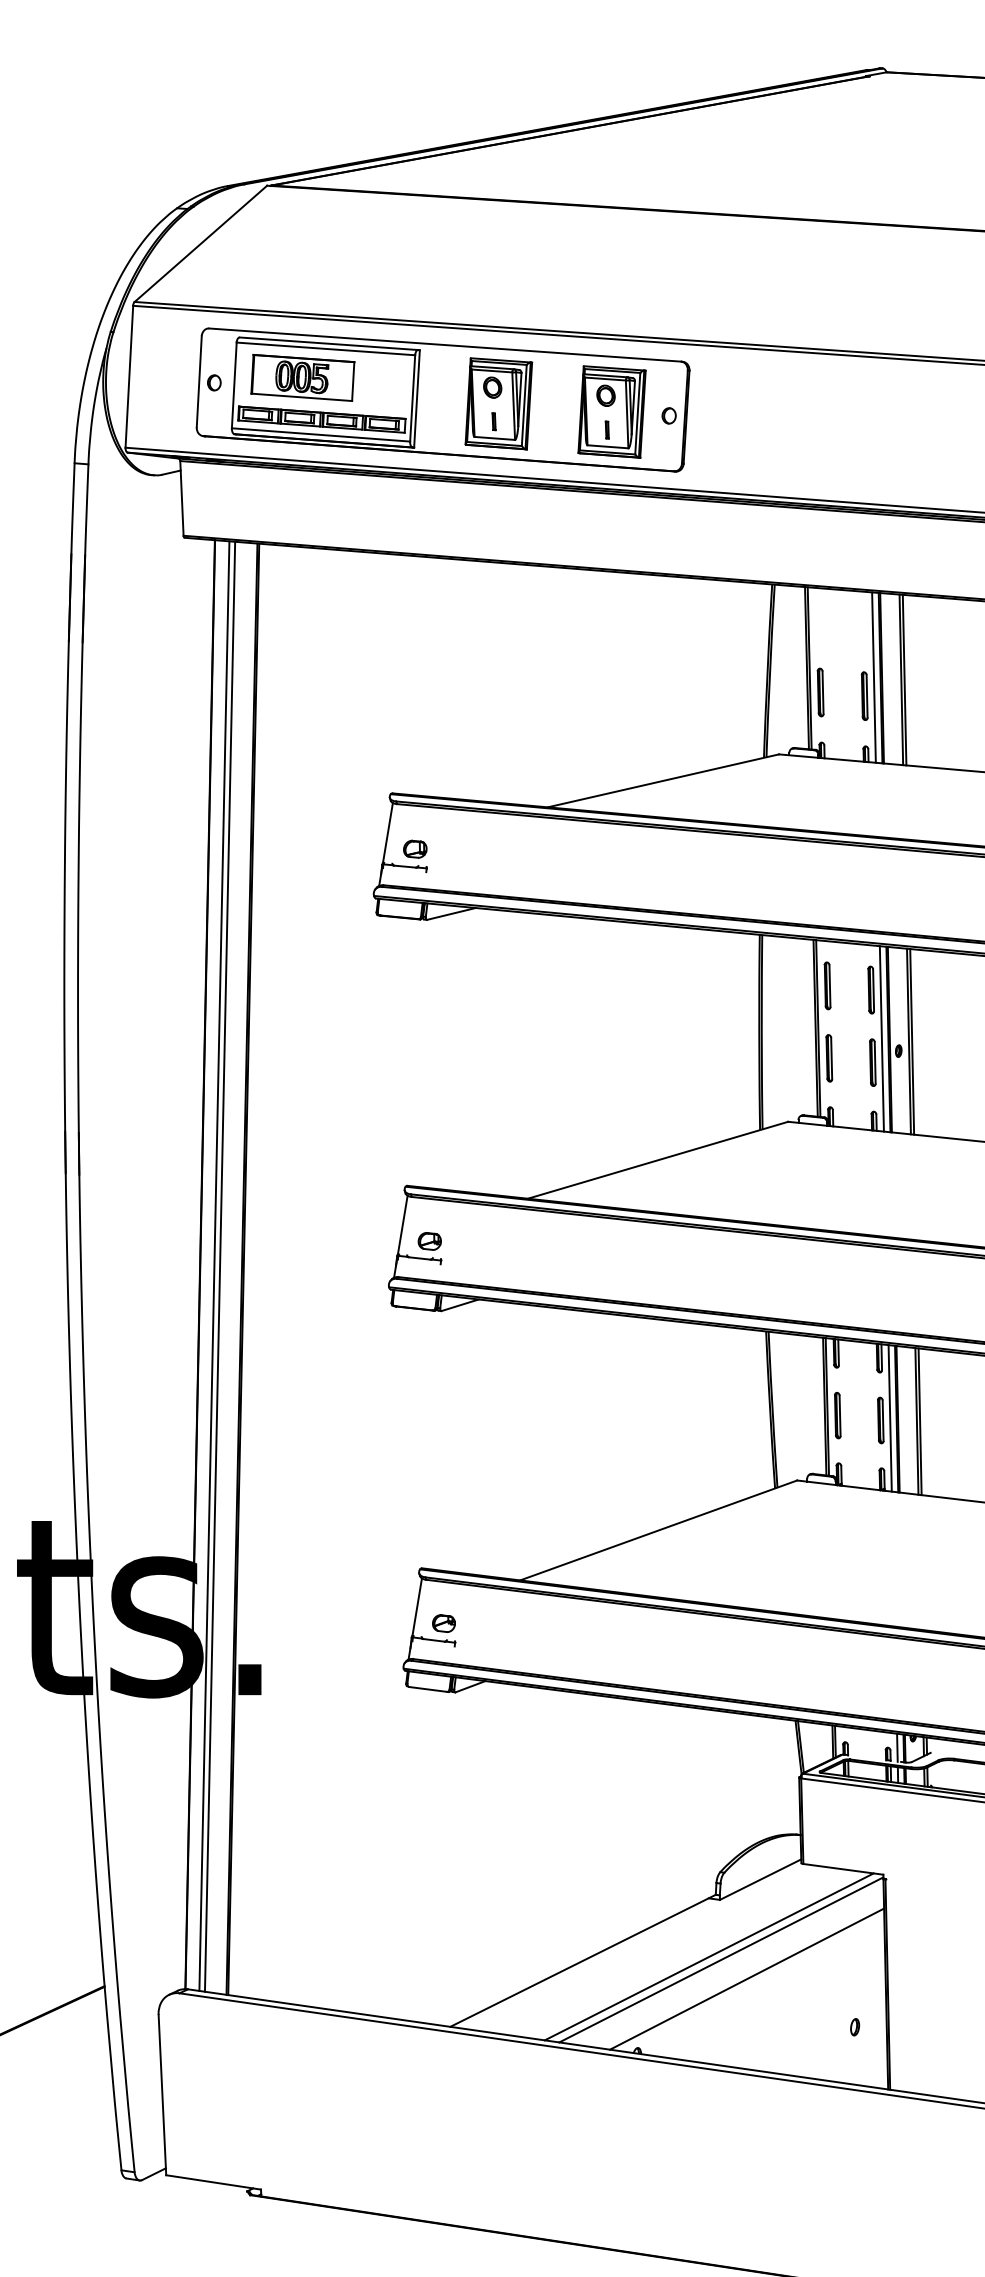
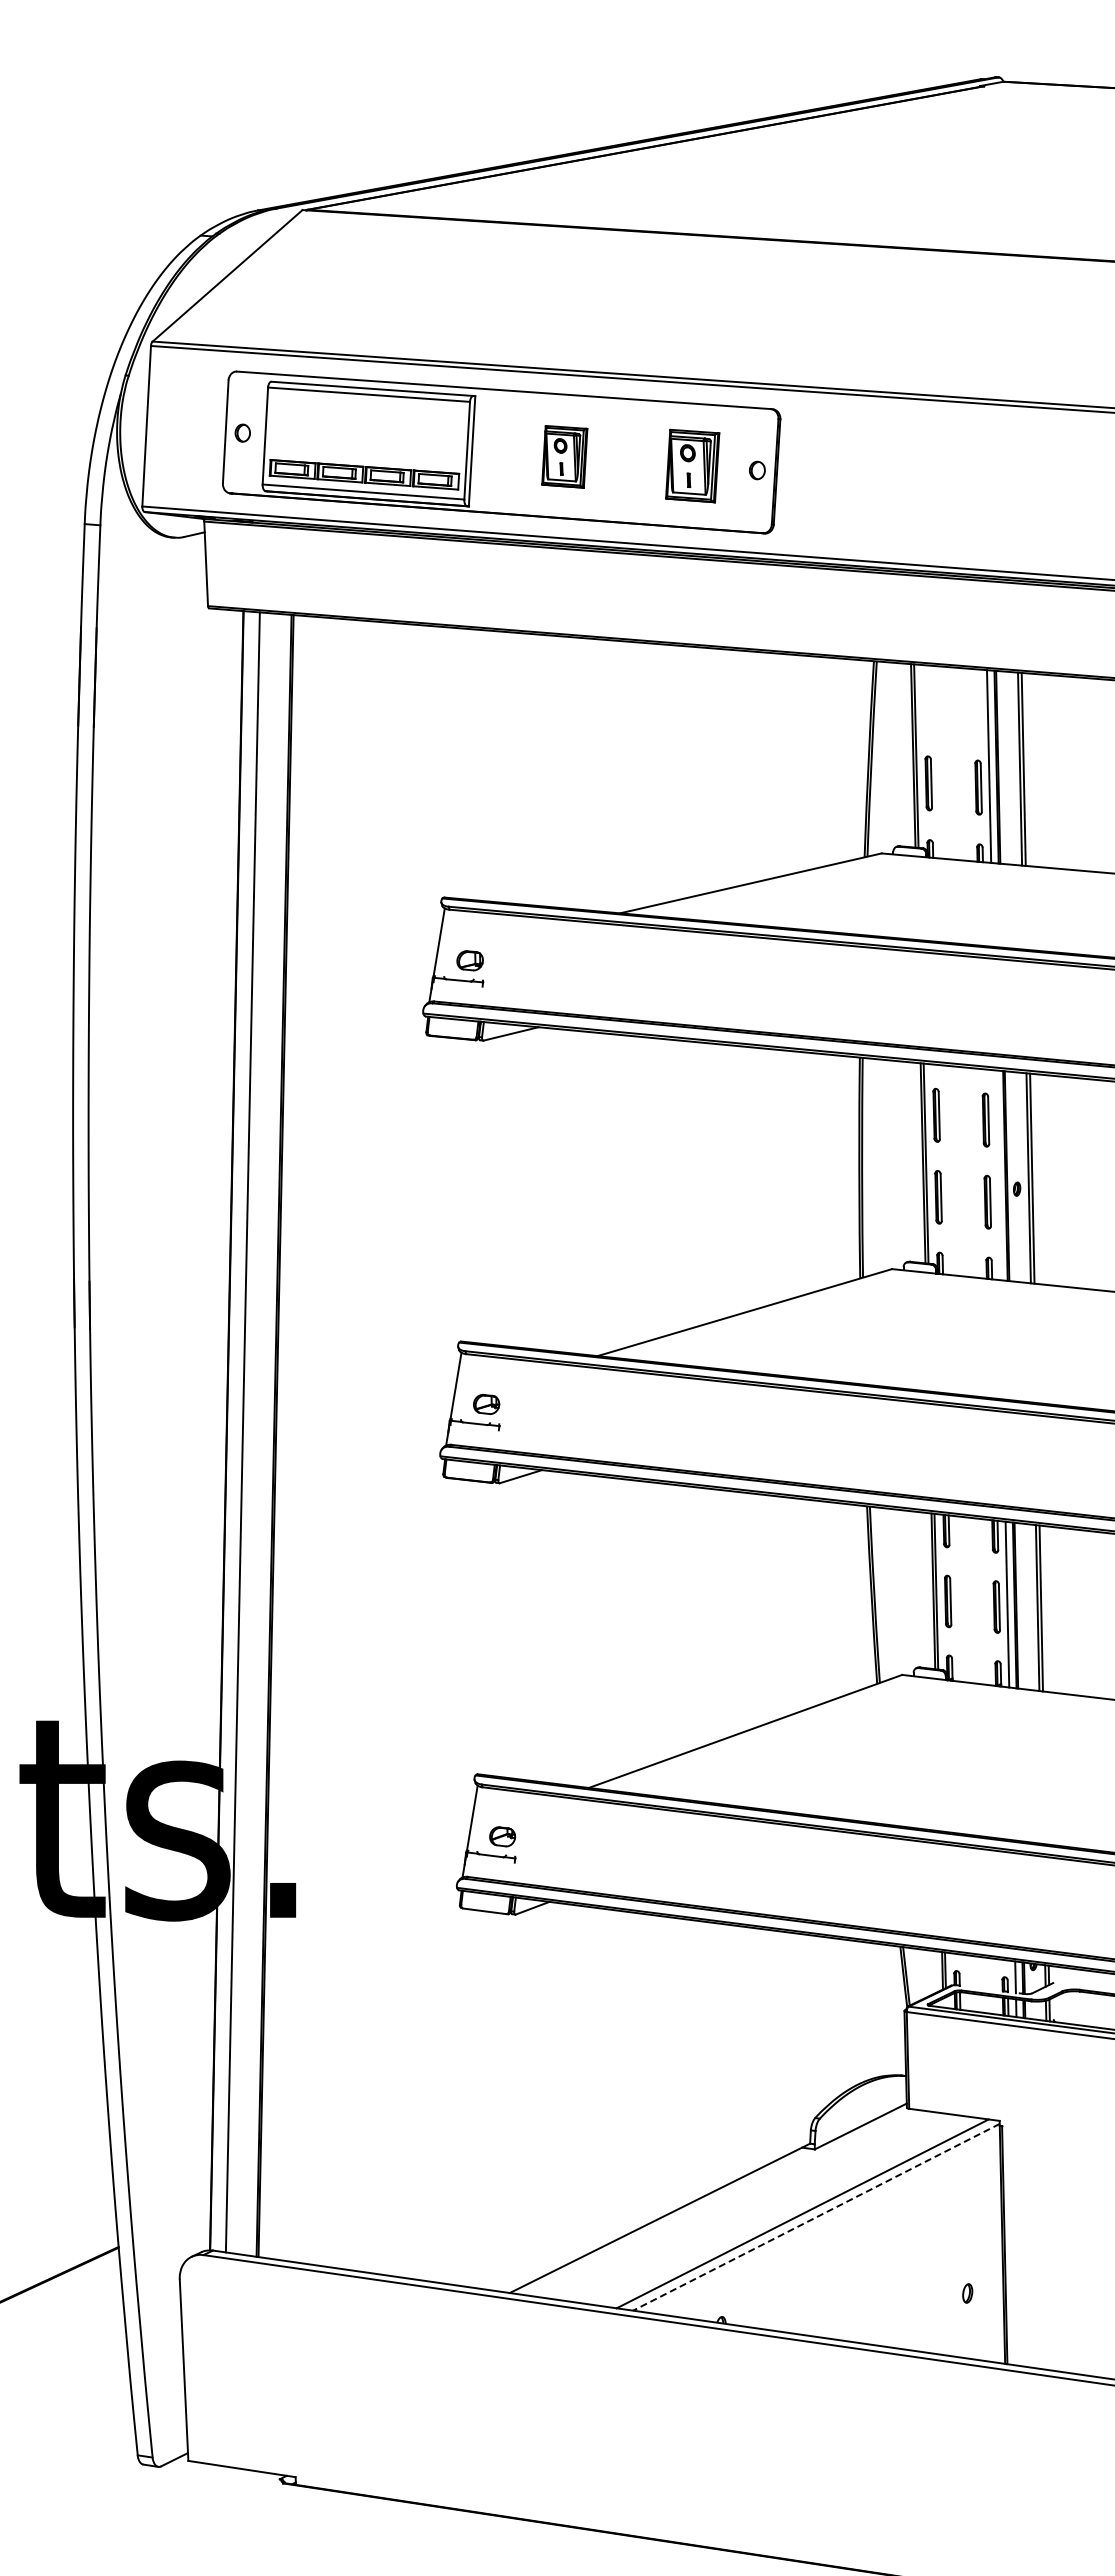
part: (302, 377) -> (342, 427), removed
part: (498, 403) -> (564, 456), size x0.6
part: (611, 411) -> (692, 465), size x0.7
line: (881, 1039) -> (997, 1175), removed
line: (220, 1266) -> (249, 1432), removed
line: (721, 1960) -> (816, 2217), solid -> dashed
line: (747, 1978) -> (845, 2238), removed

